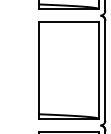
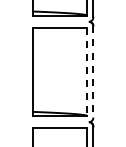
line: (105, 70) -> (93, 71), solid -> dashed
line: (98, 71) -> (87, 72), solid -> dashed

